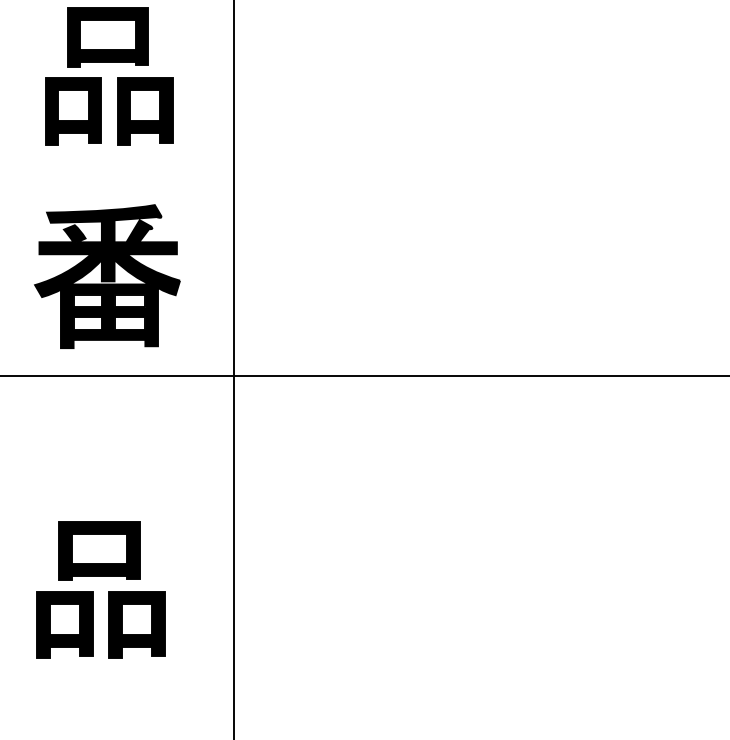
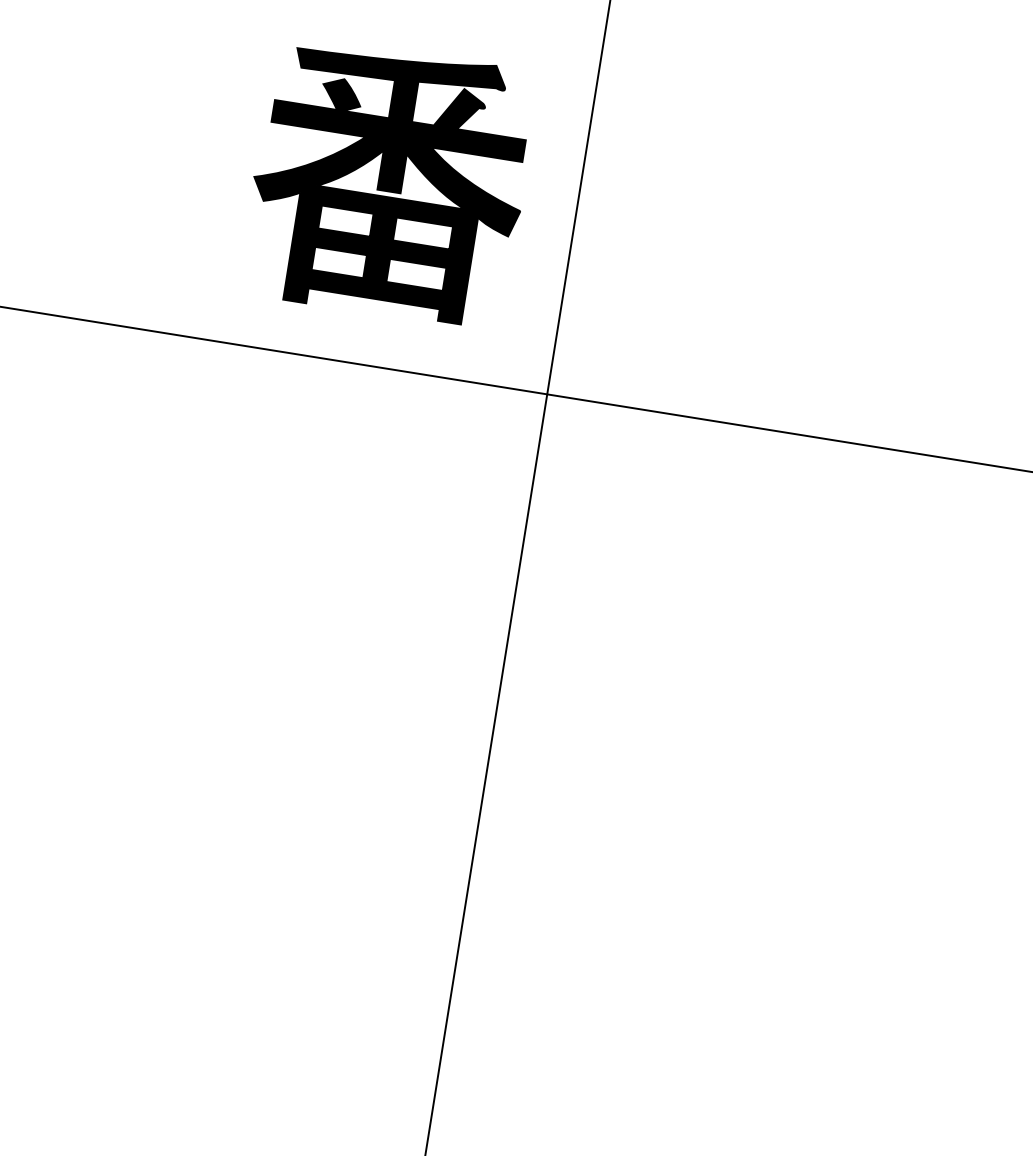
part: (107, 276) -> (389, 182), moved
part: (93, 591) -> (227, 746), removed

